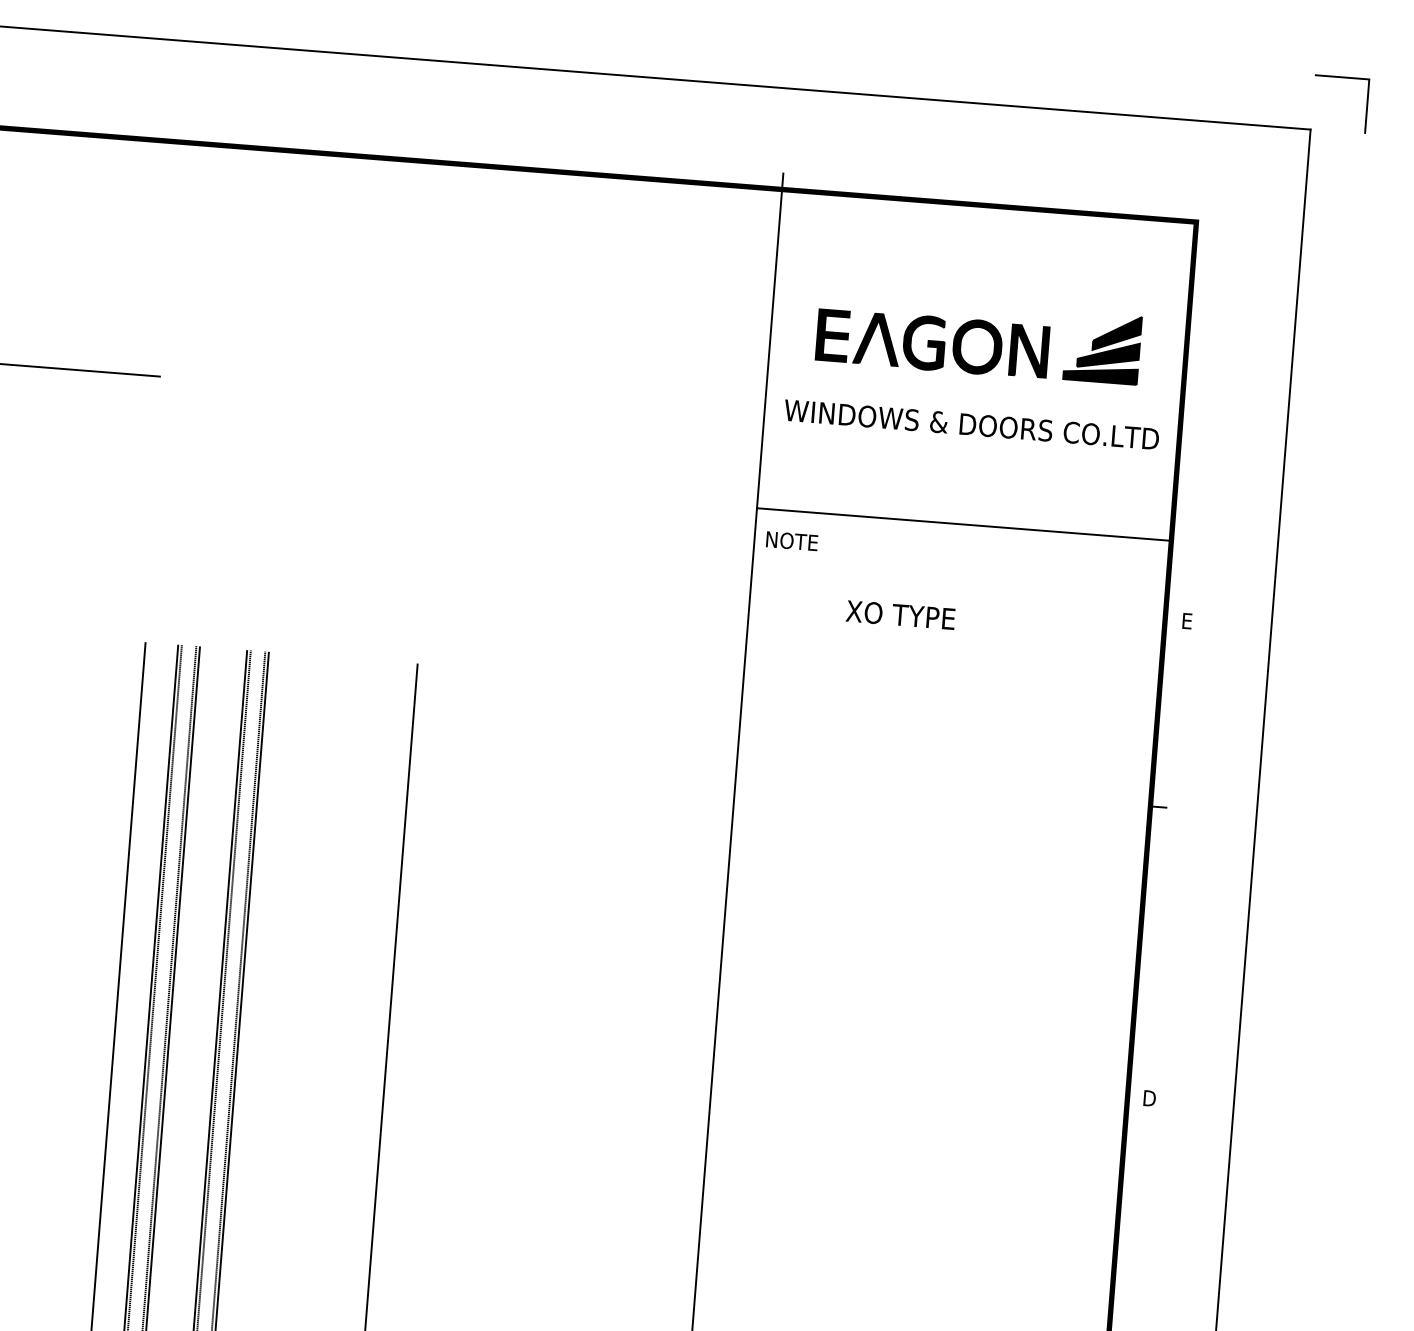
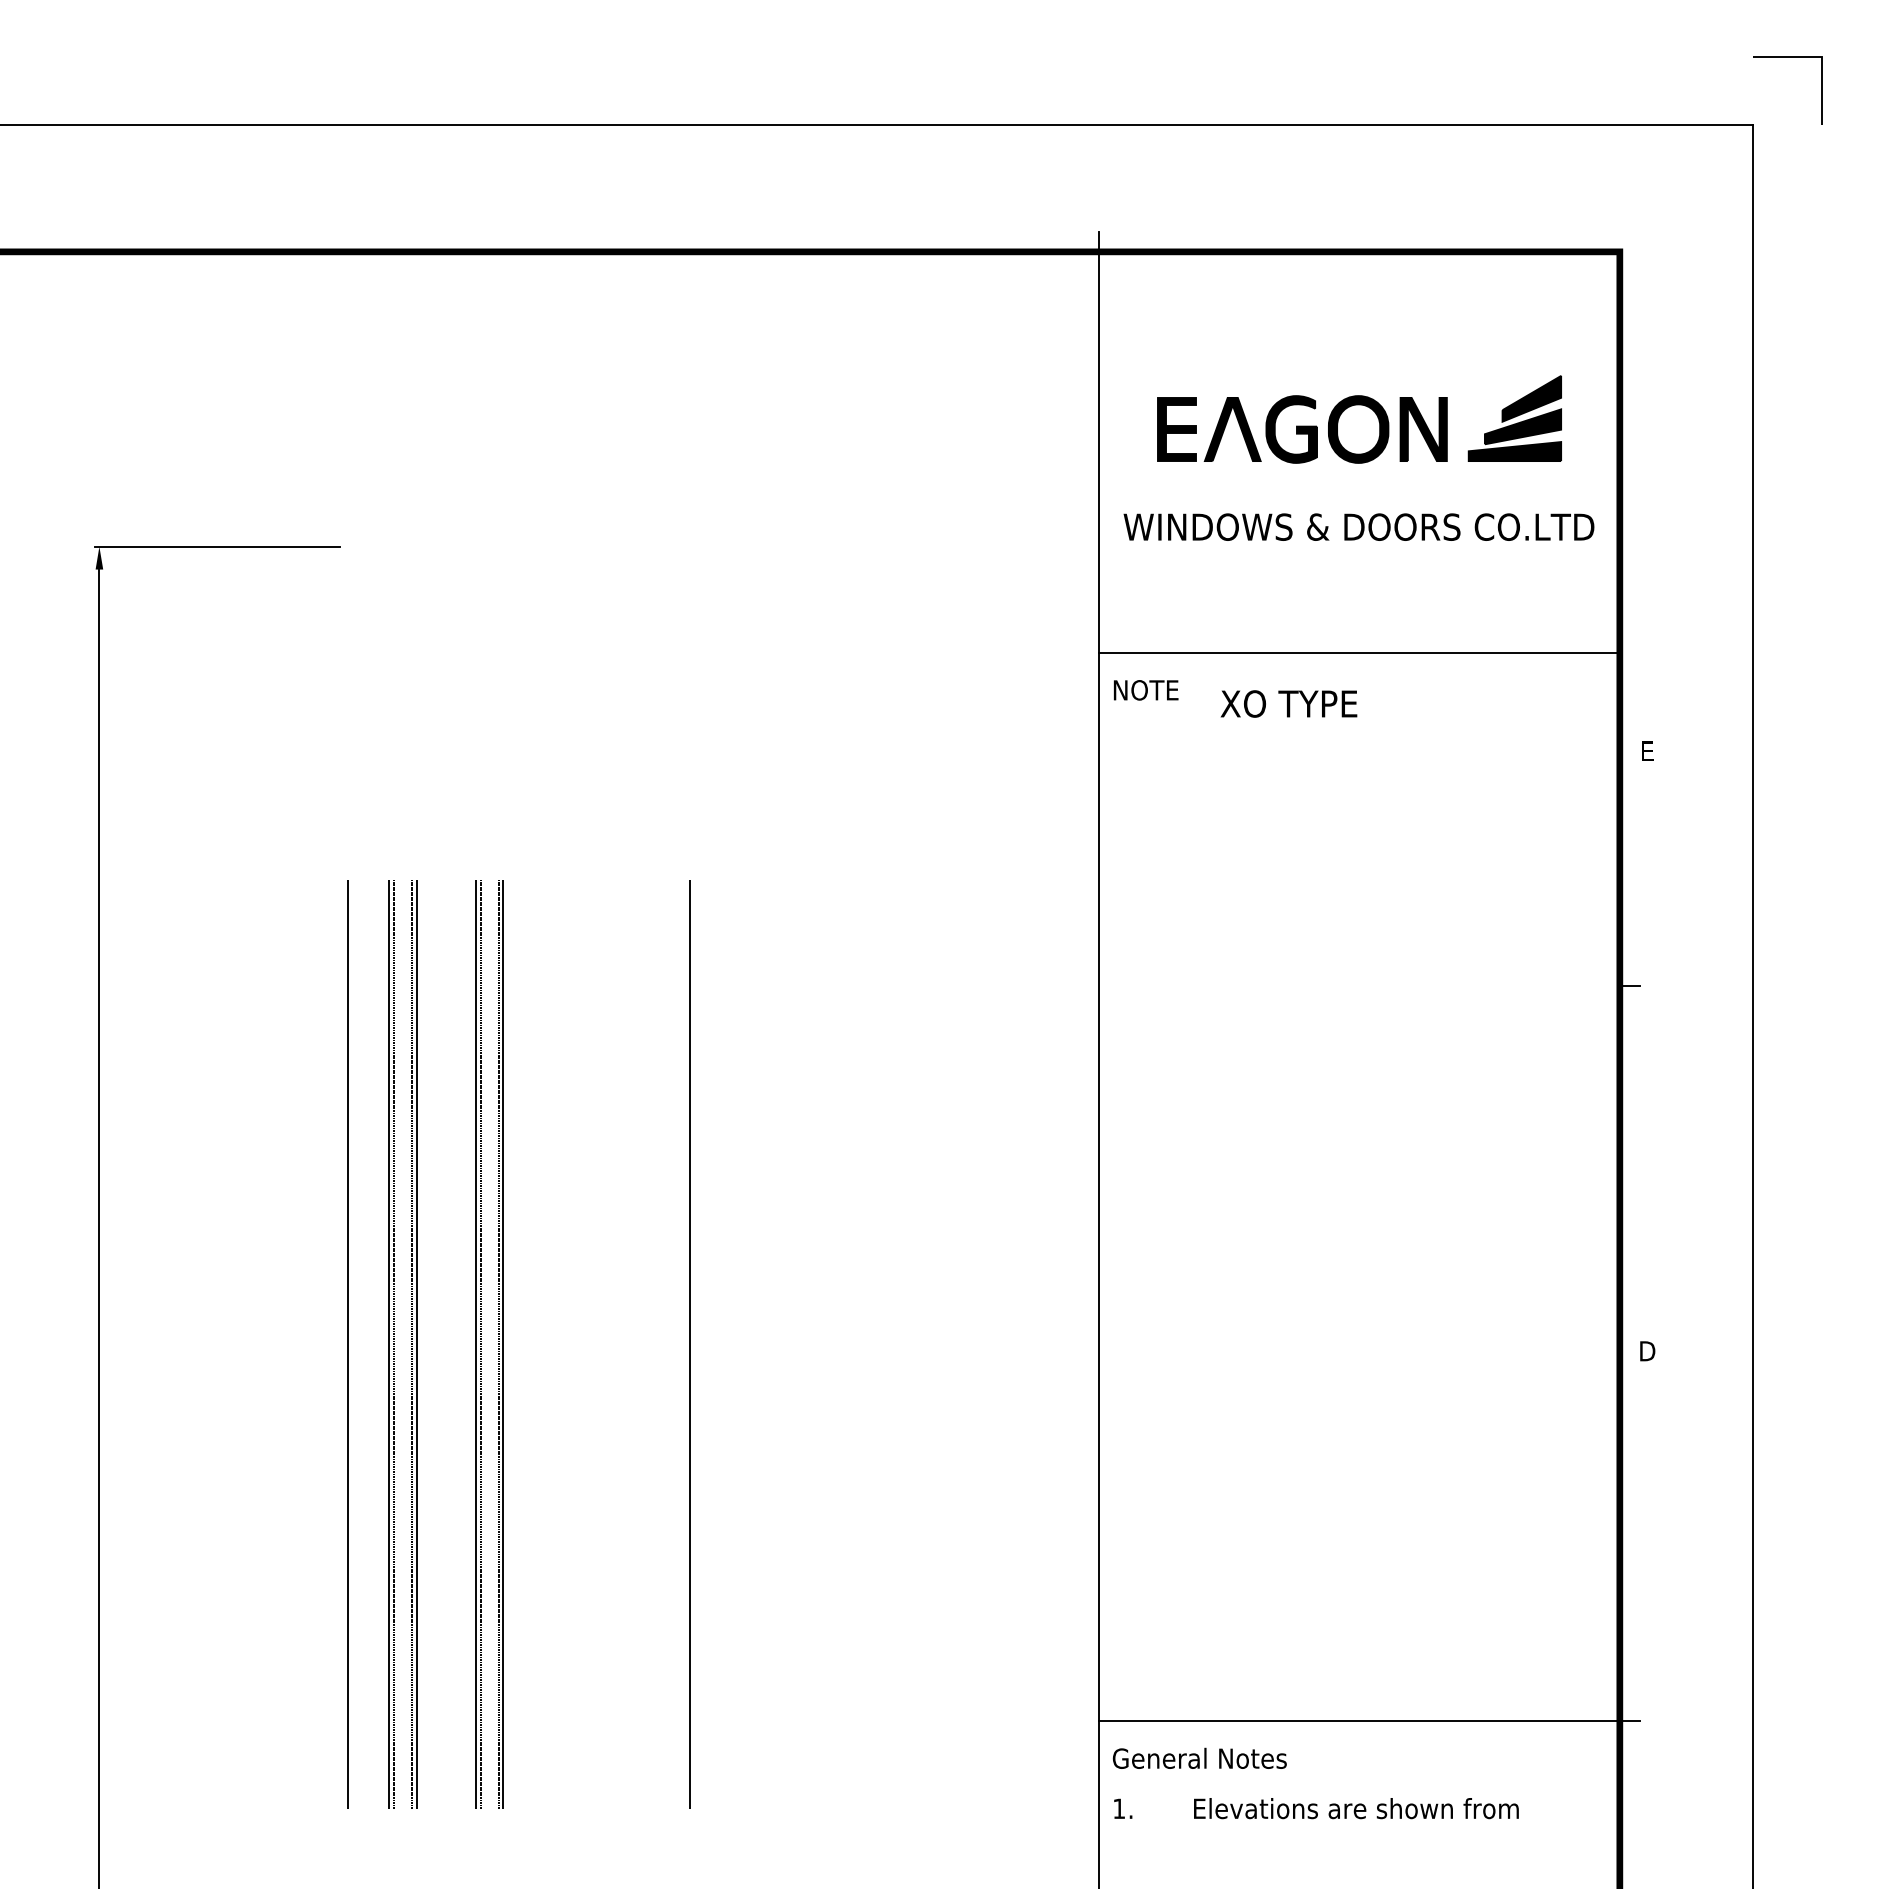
text: (900, 614) -> (1288, 703), moved

